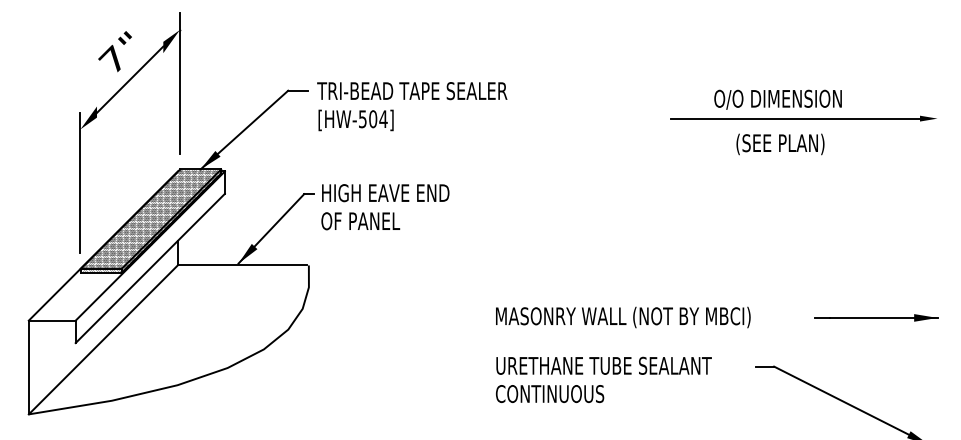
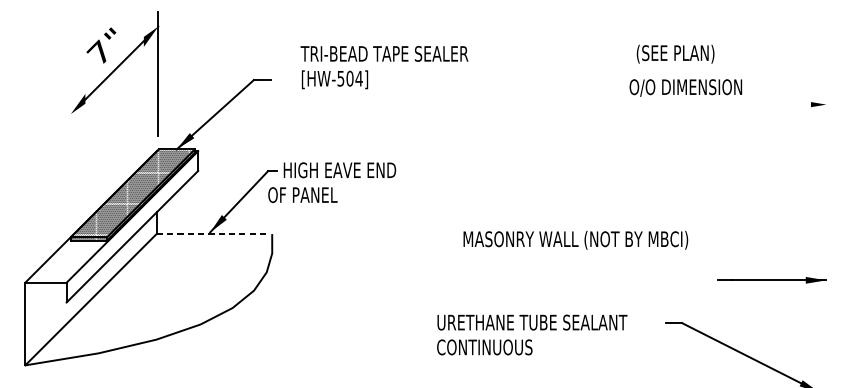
text: (412, 106) -> (384, 67), moved
line: (795, 118) -> (701, 104), removed
text: (780, 144) -> (675, 54), moved
line: (80, 182) -> (70, 160), removed
text: (360, 221) -> (302, 195), moved
line: (242, 265) -> (213, 234), solid -> dashed
text: (623, 317) -> (576, 240), moved

